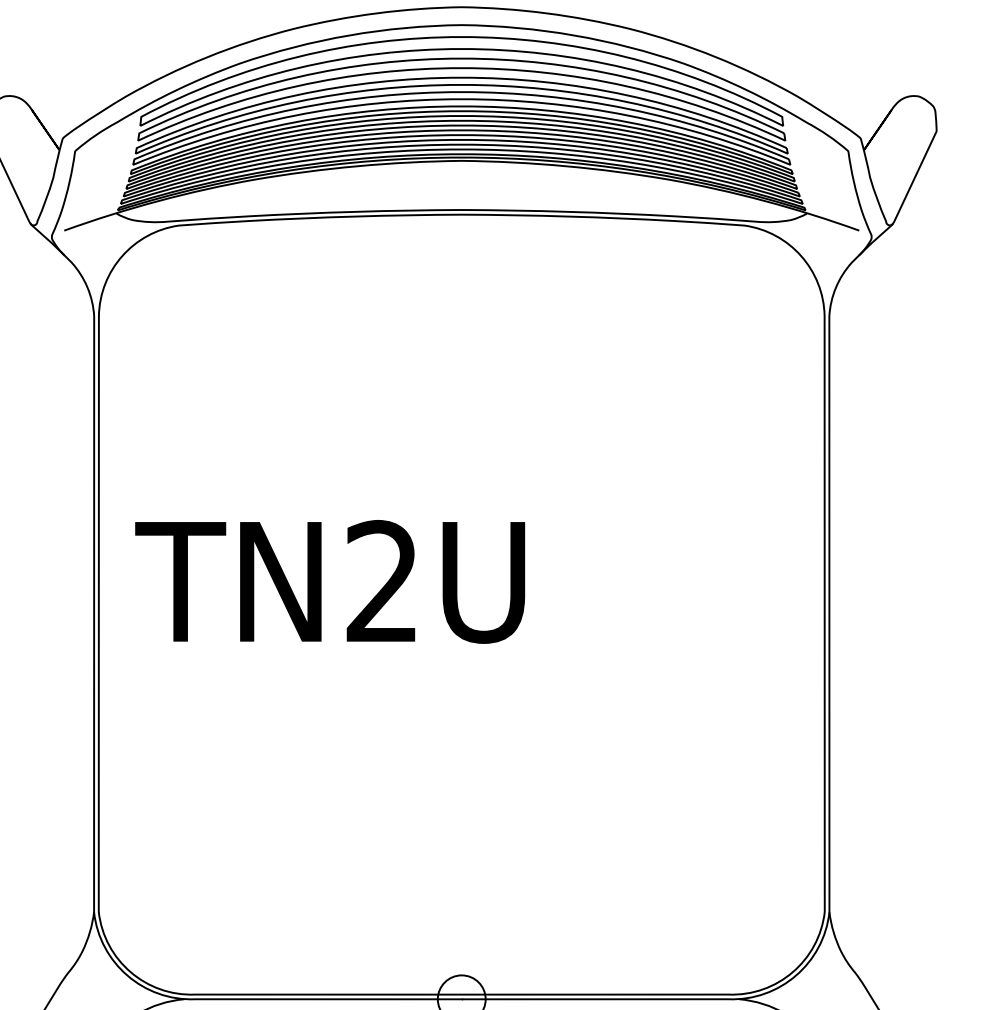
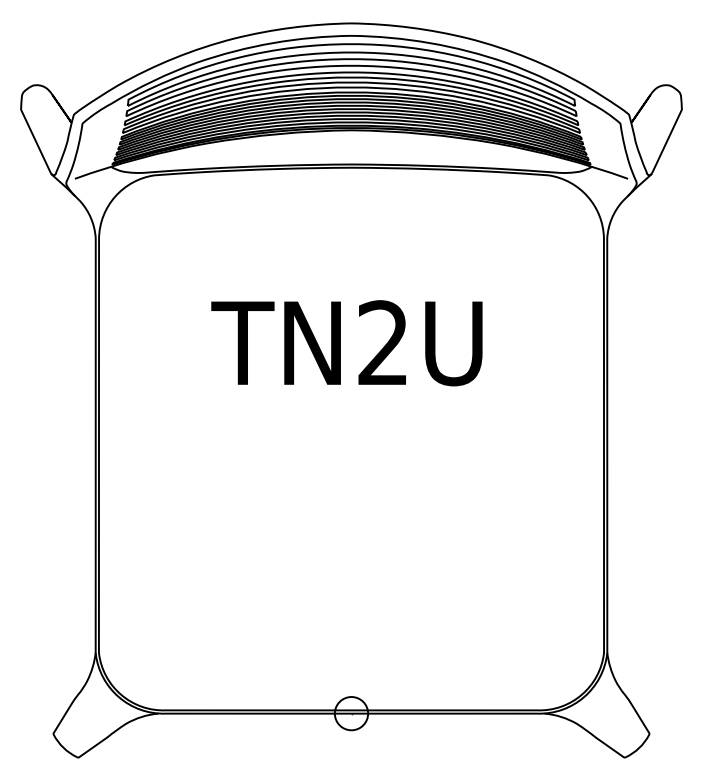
text: (329, 582) -> (346, 343), moved

